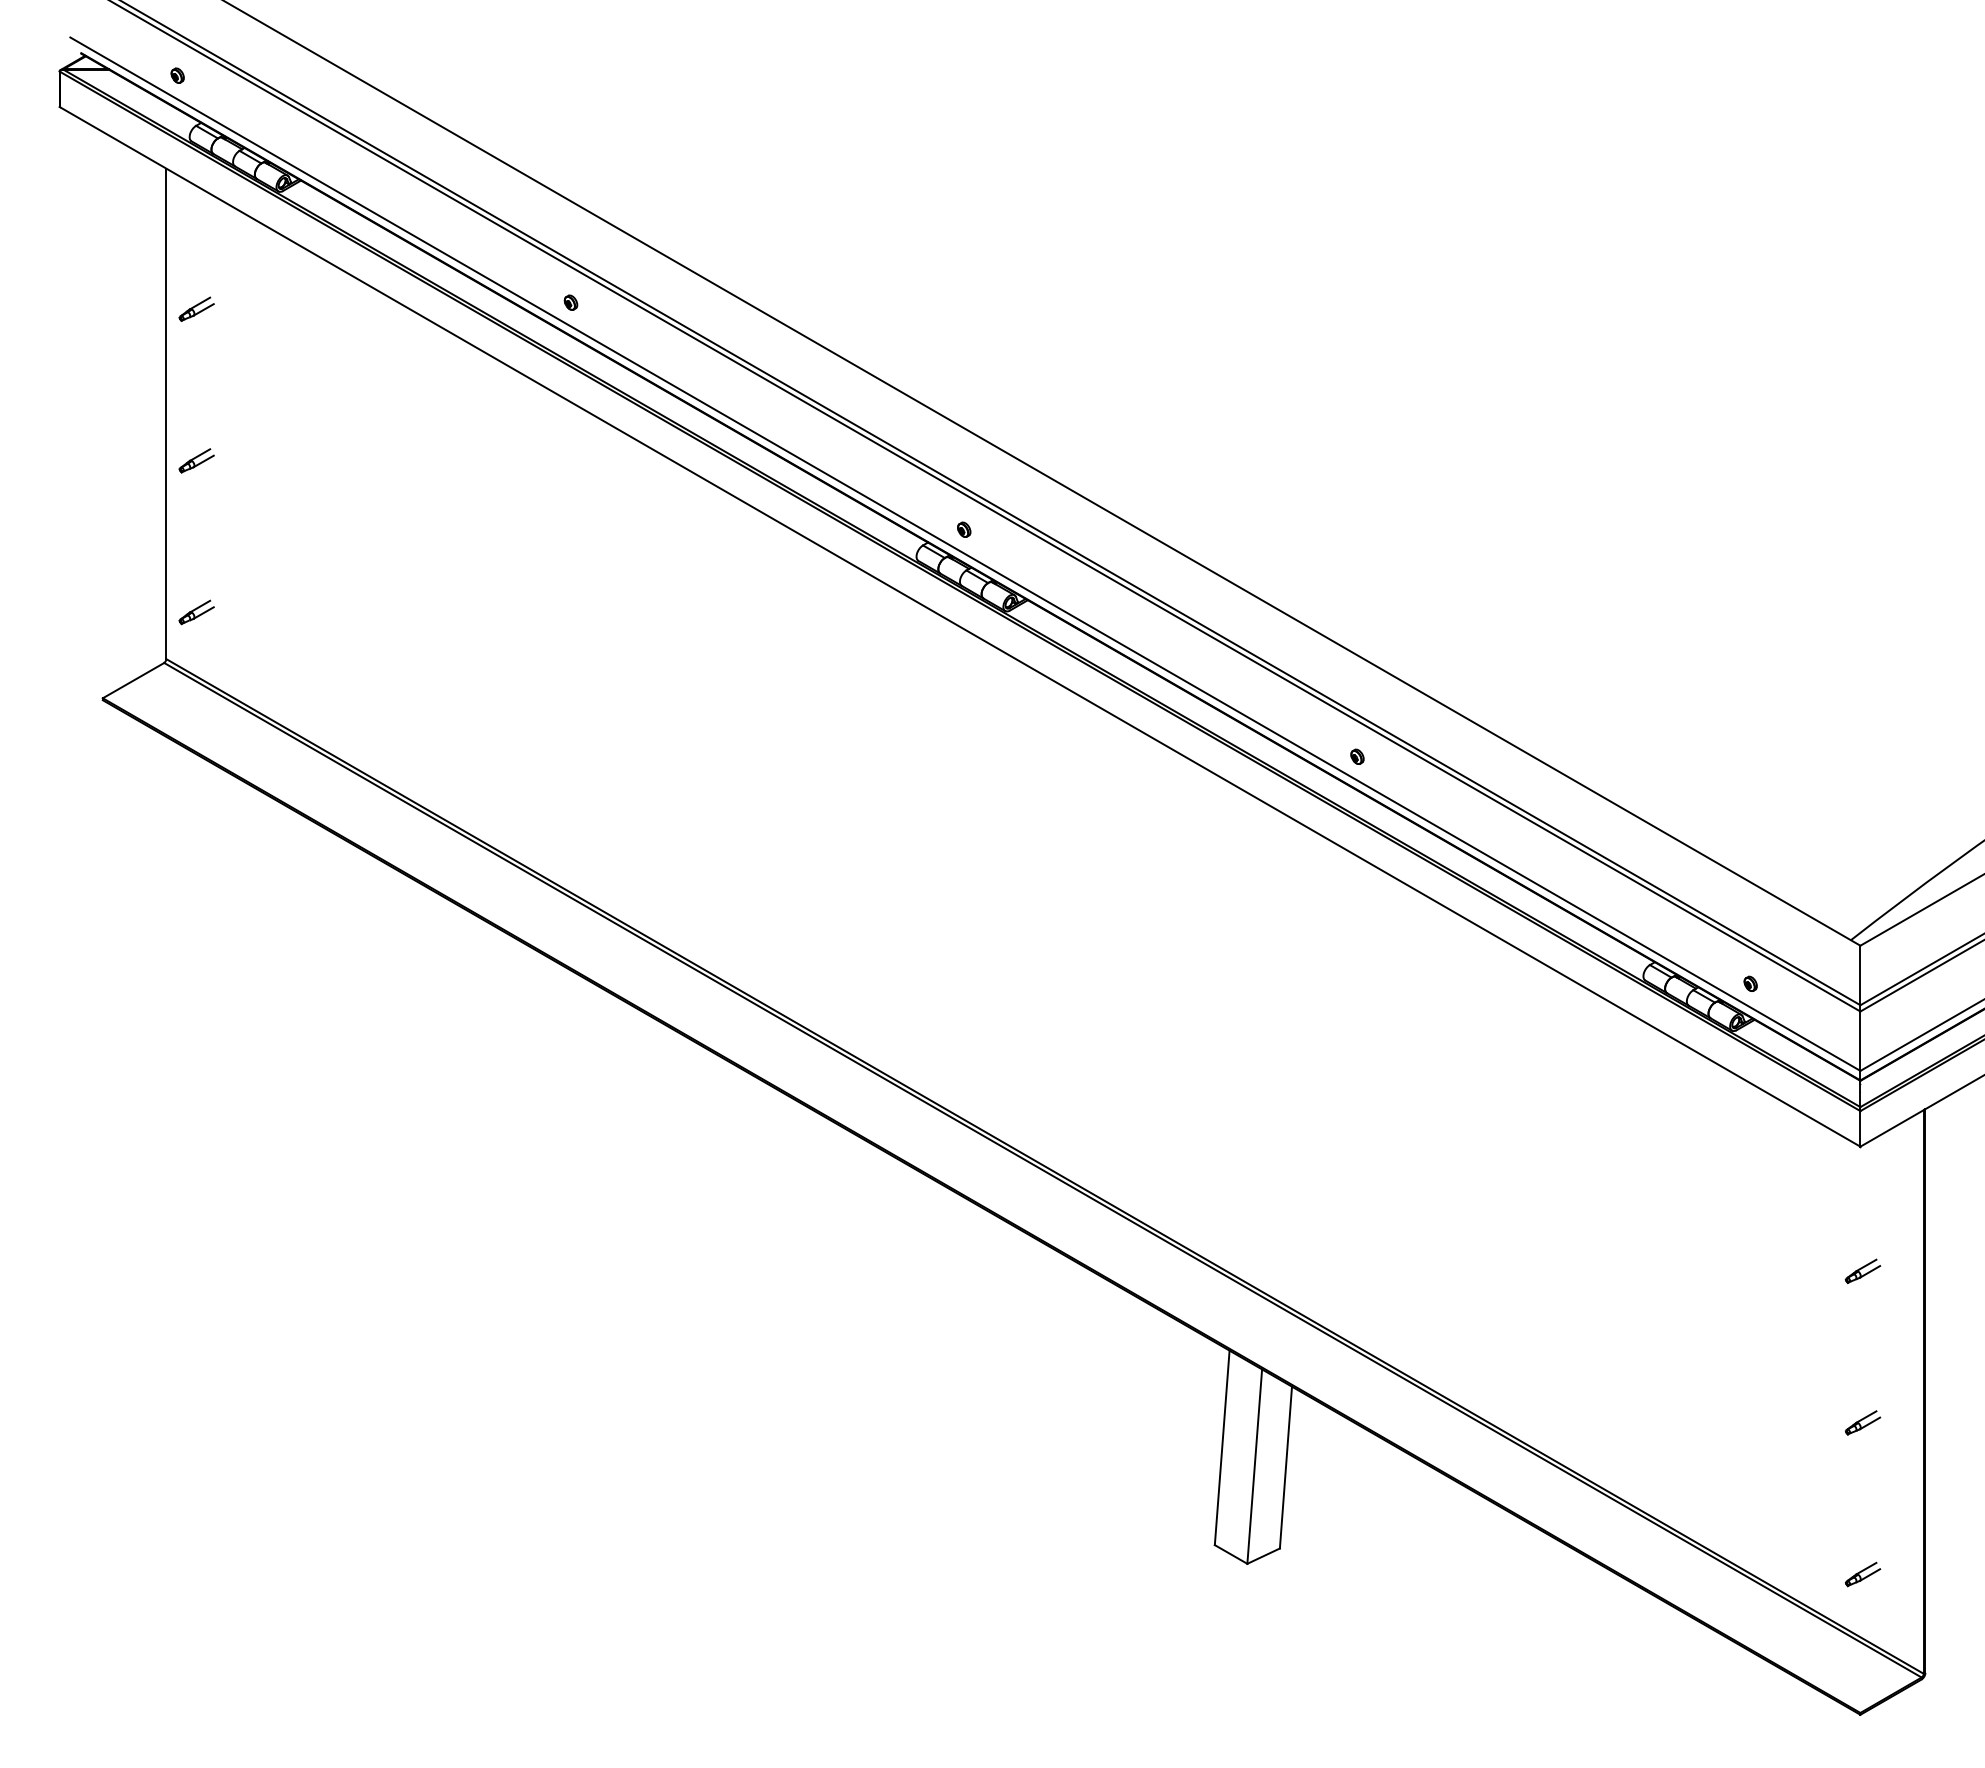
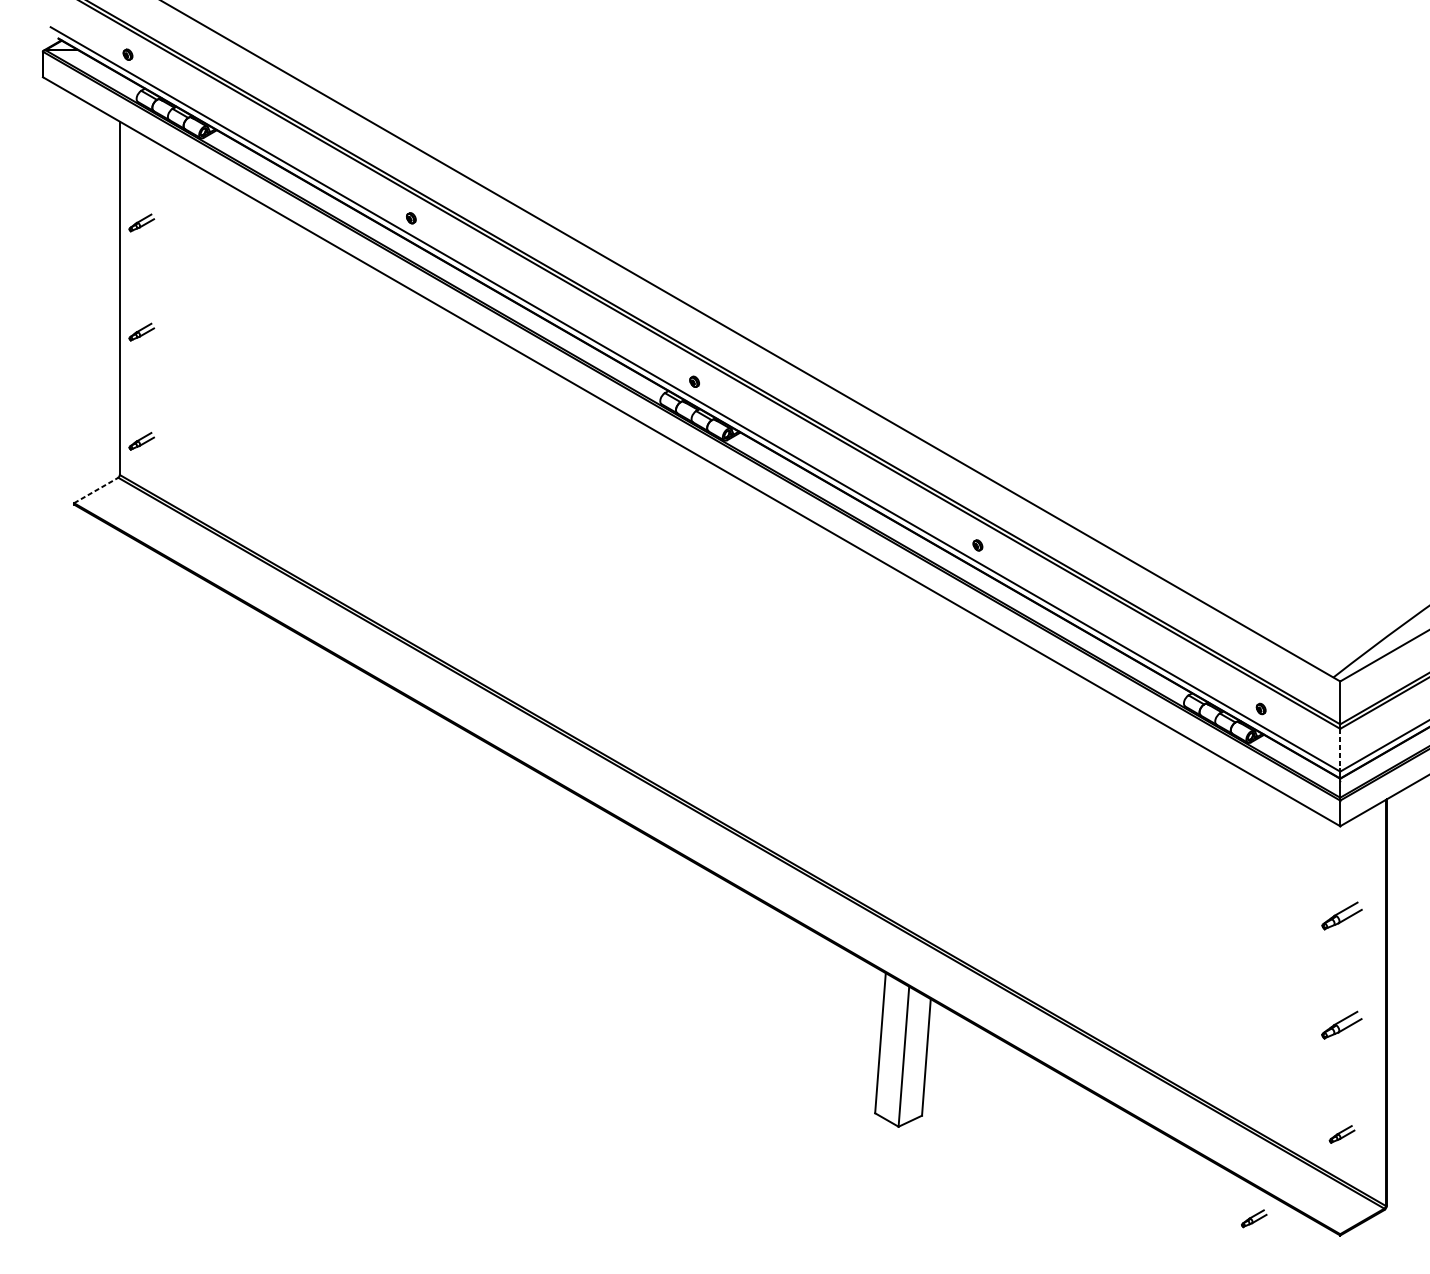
line: (134, 680) -> (96, 490), solid -> dashed
line: (1860, 1041) -> (1340, 750), solid -> dashed
part: (1862, 1271) -> (1341, 916), size x1.6
part: (1863, 1422) -> (1342, 1024), size x1.6
part: (1740, 1691) -> (1253, 1218), added

